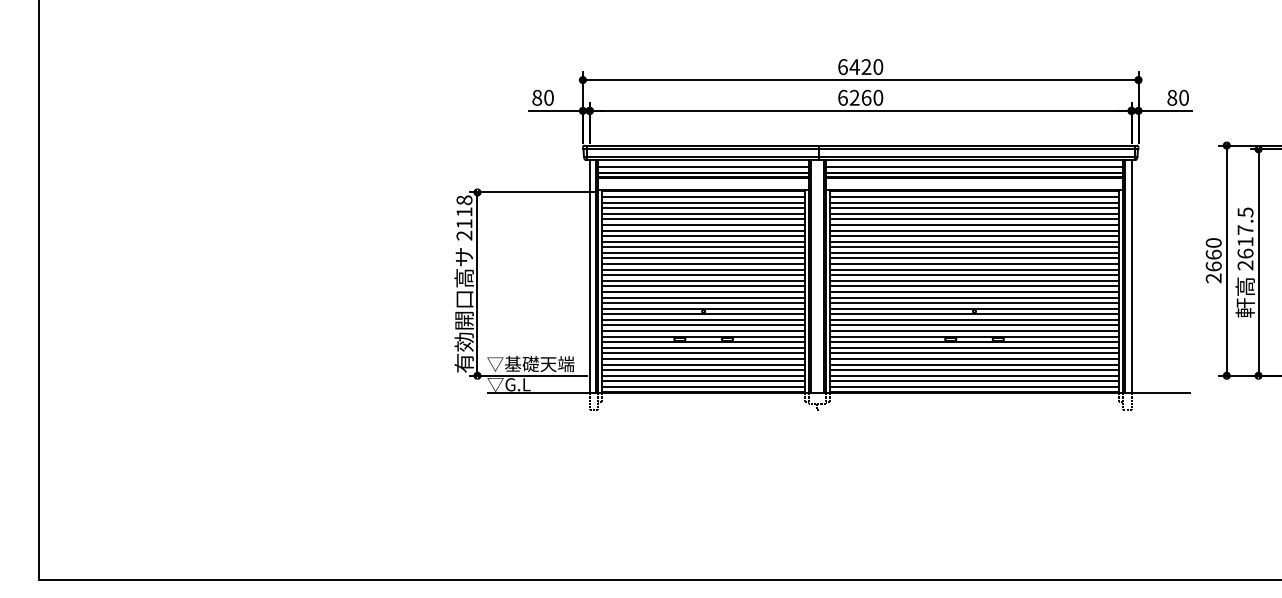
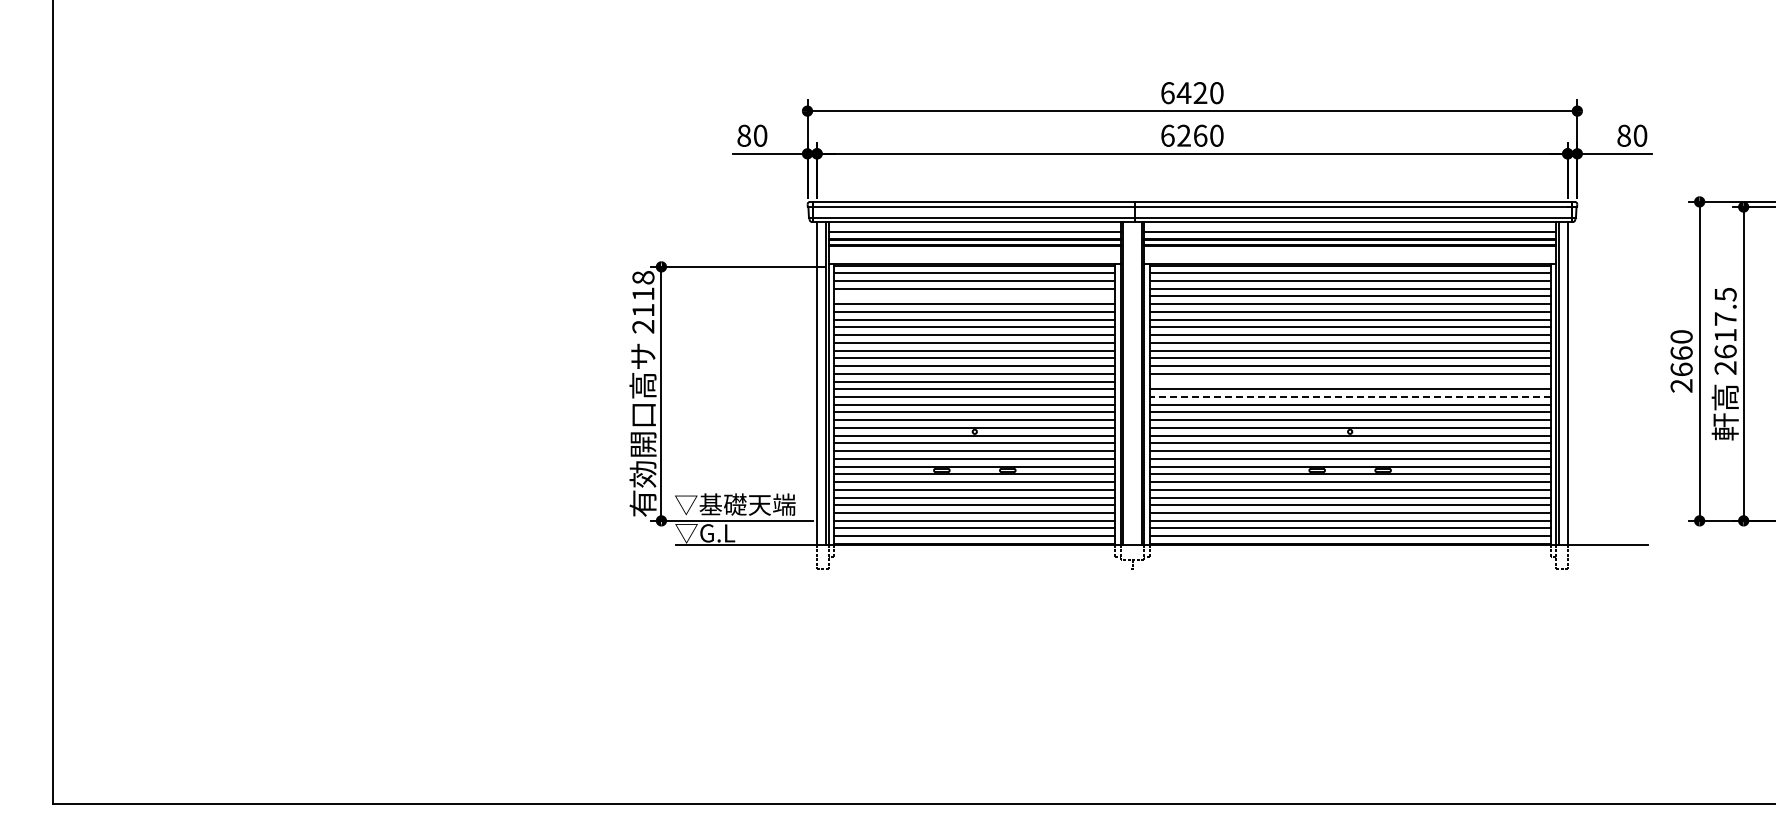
line: (703, 213) -> (974, 296), removed
line: (974, 275) -> (1349, 381), removed
line: (974, 286) -> (1349, 397), solid -> dashed

